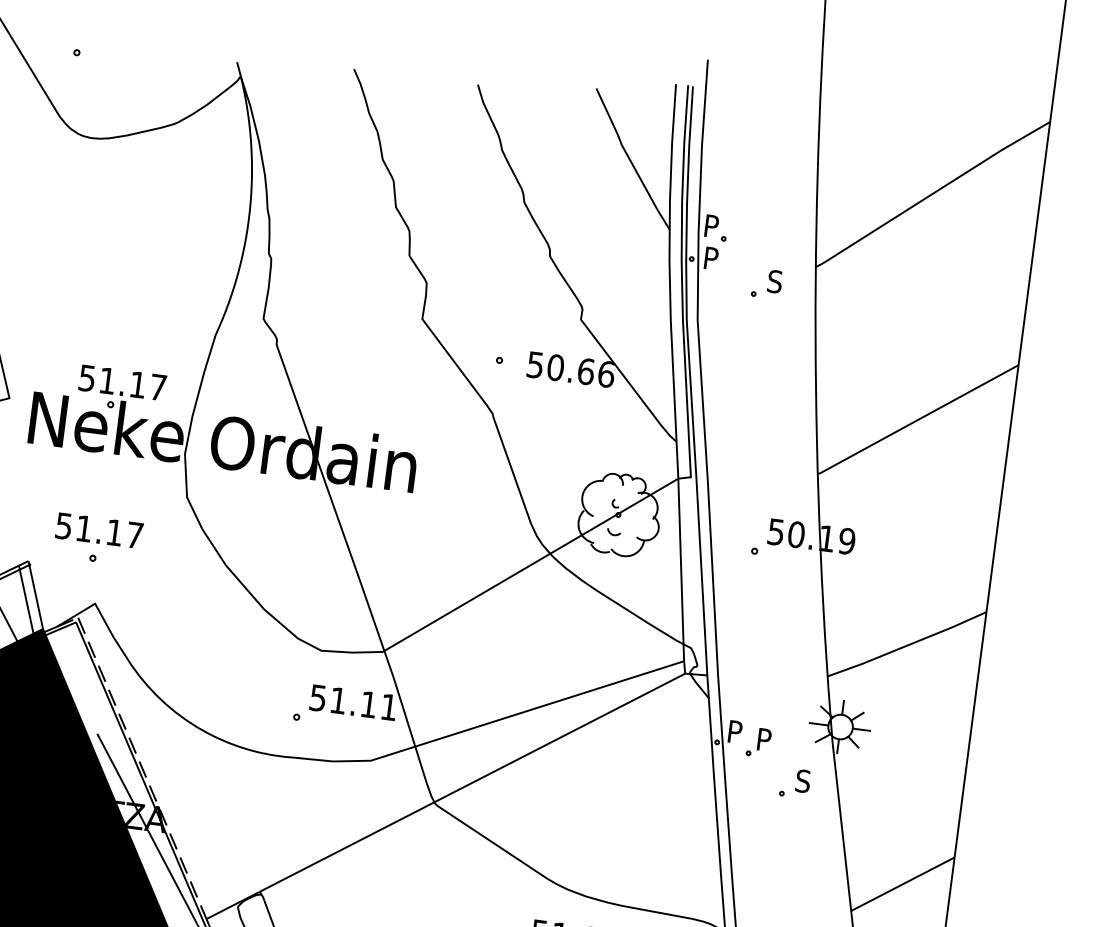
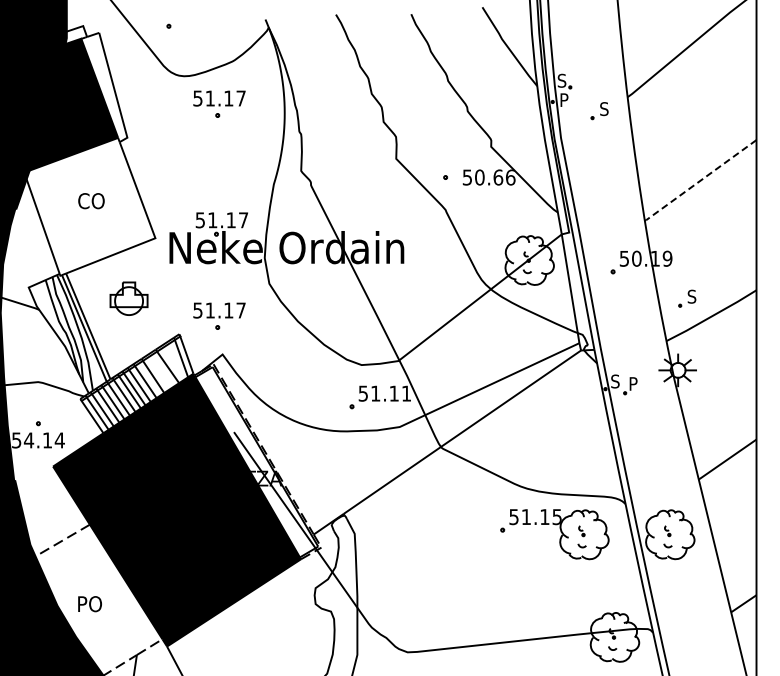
part: (143, 190) -> (219, 103), added
text: (710, 225) -> (561, 80), P -> S
line: (917, 419) -> (700, 180), solid -> dashed
text: (735, 731) -> (615, 381), P -> S
part: (795, 783) -> (687, 298), moved

